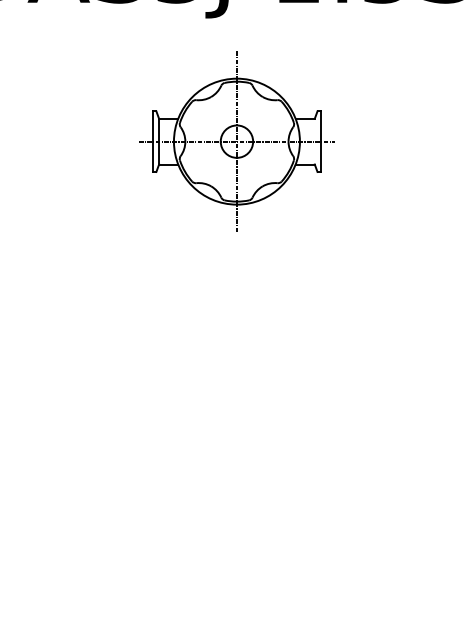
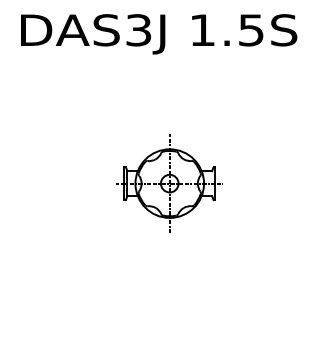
part: (236, 141) -> (169, 183), moved

